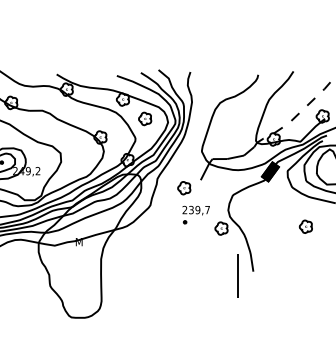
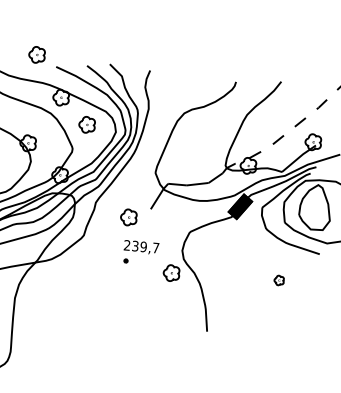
part: (101, 67) -> (37, 54), added
part: (305, 226) -> (278, 280), size x0.6
line: (237, 275) -> (186, 334), removed

